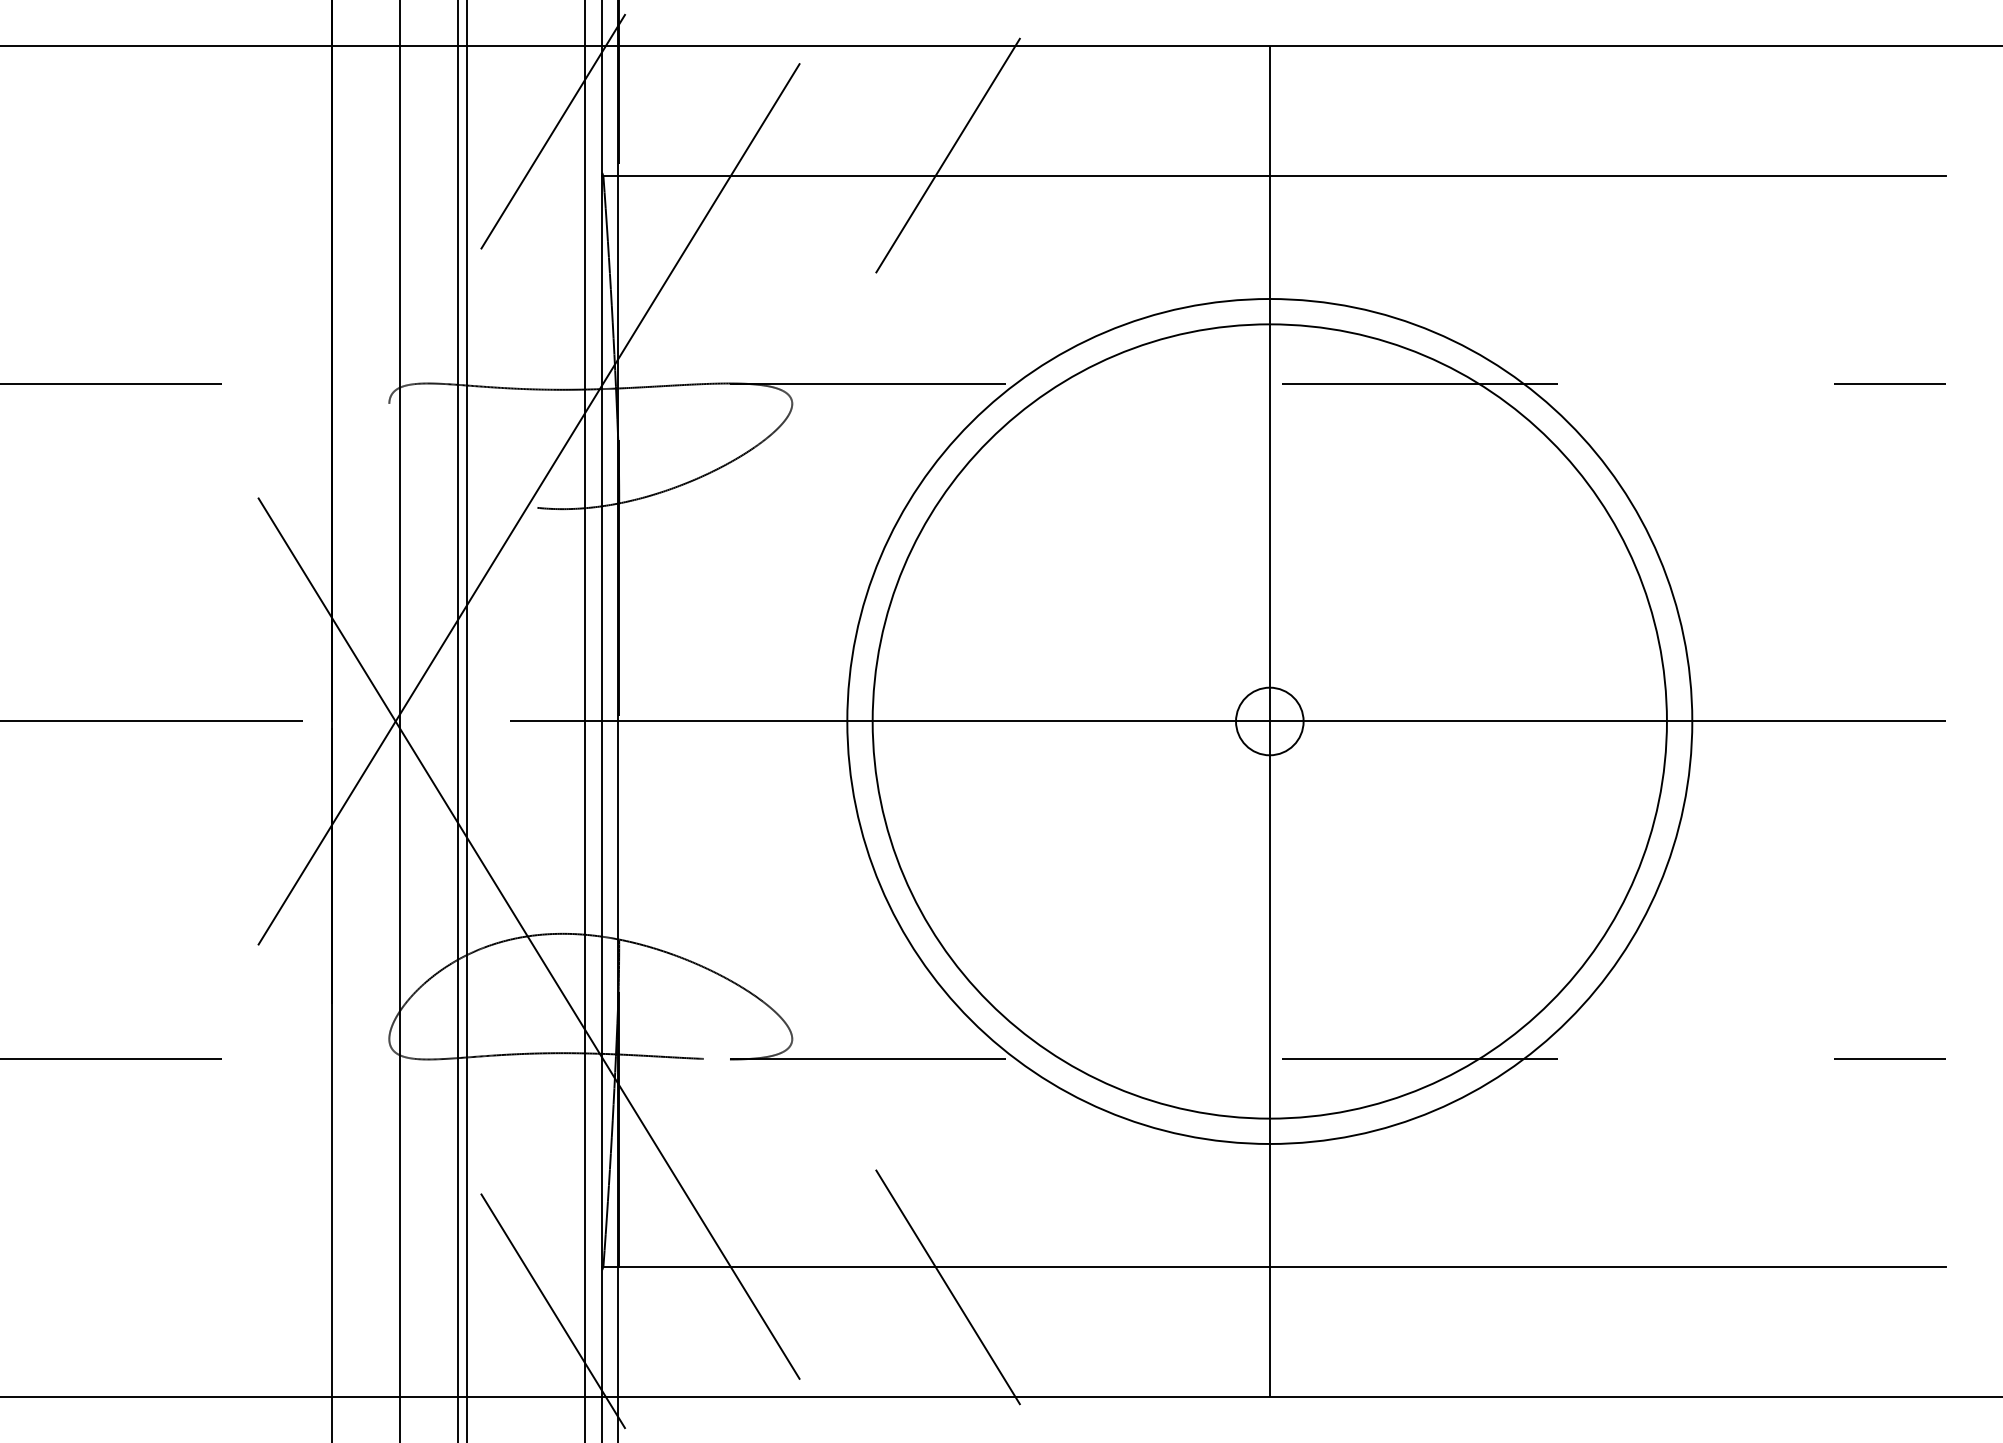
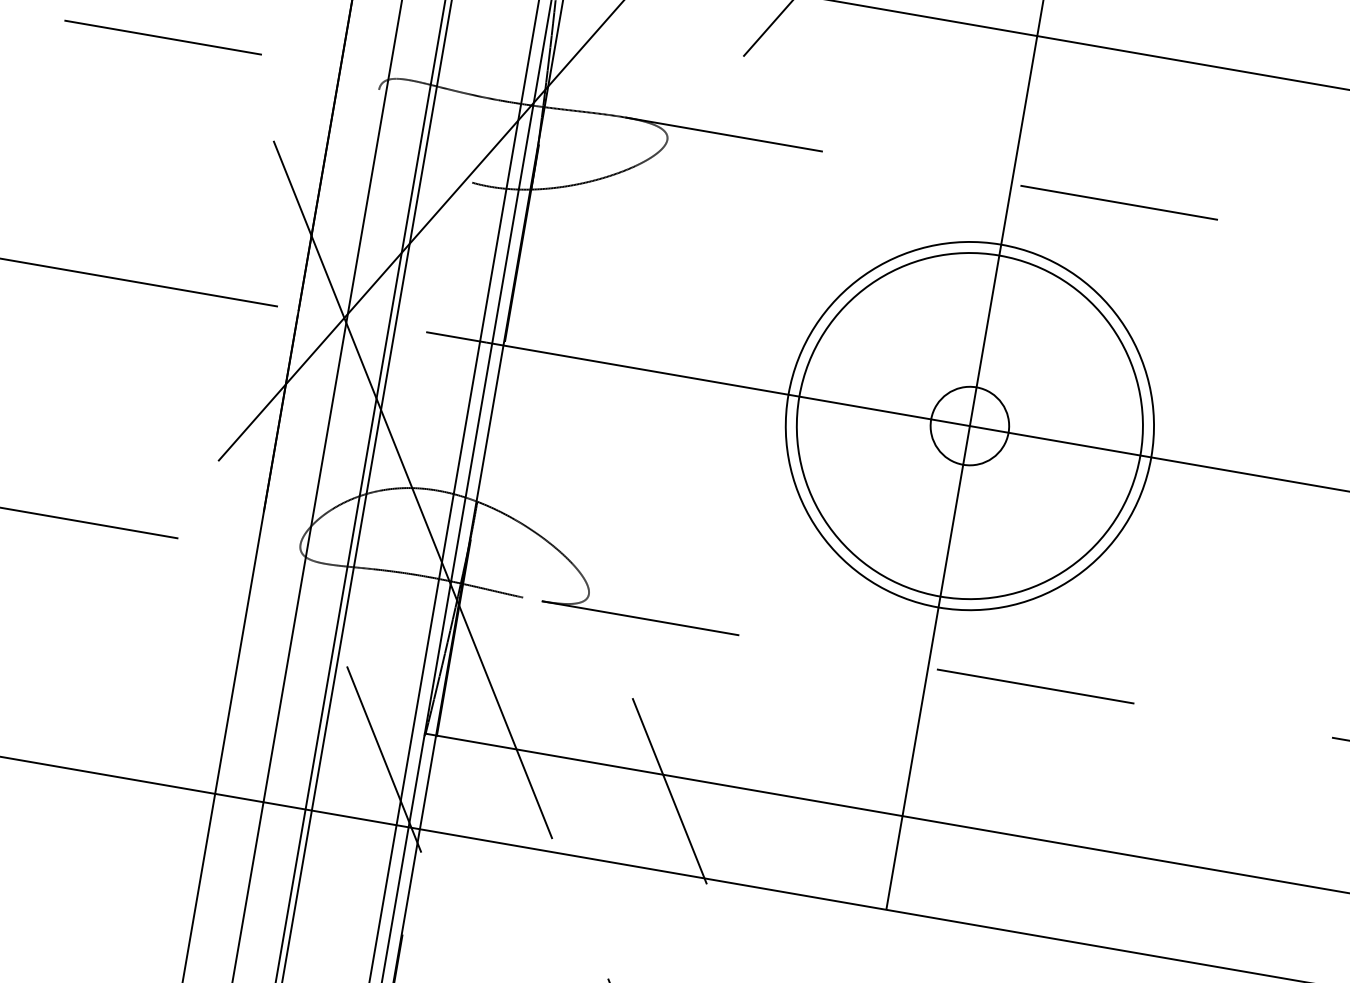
circle: (1269, 721) -> (969, 426), size x0.6
circle: (1269, 721) -> (969, 426), size x0.6
circle: (1269, 721) -> (969, 426), size x1.6

